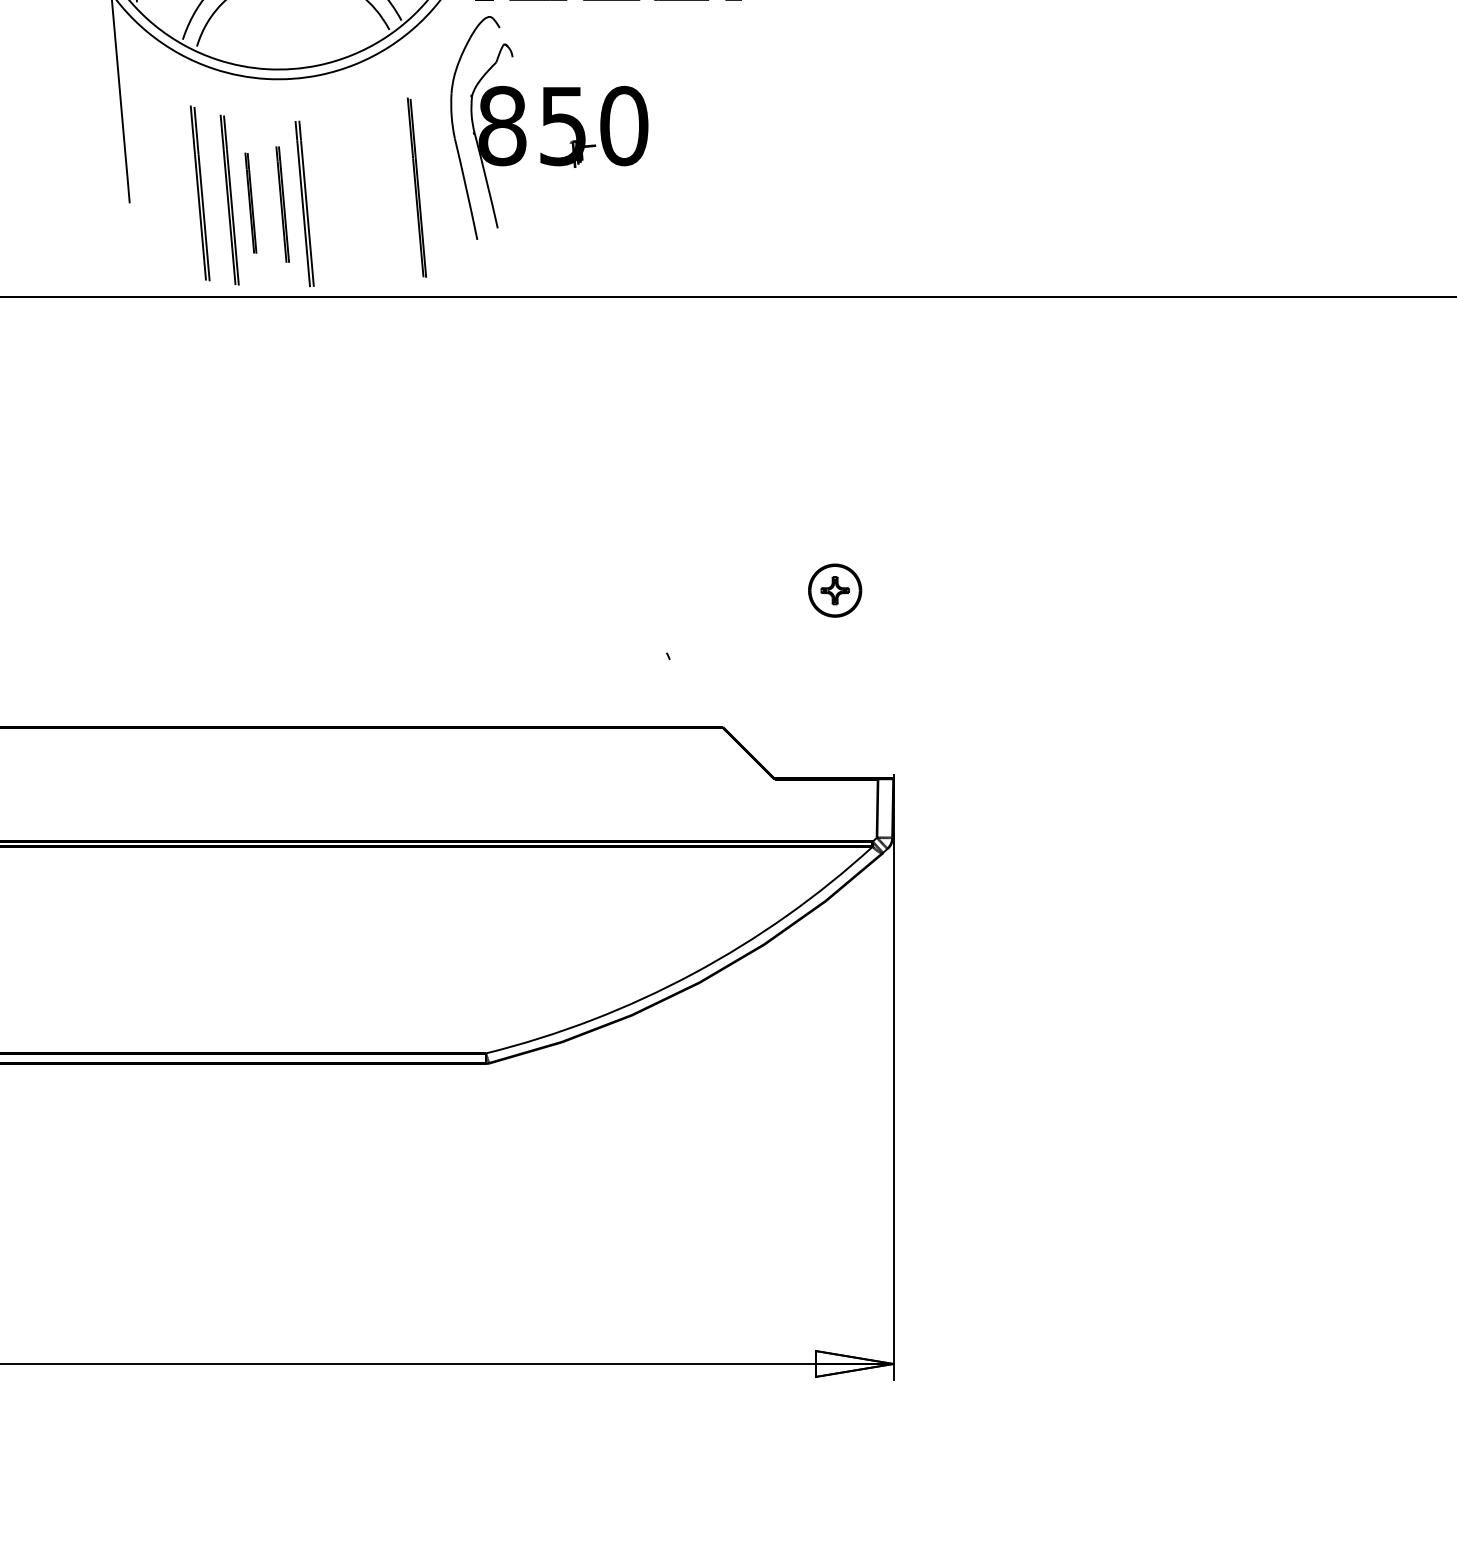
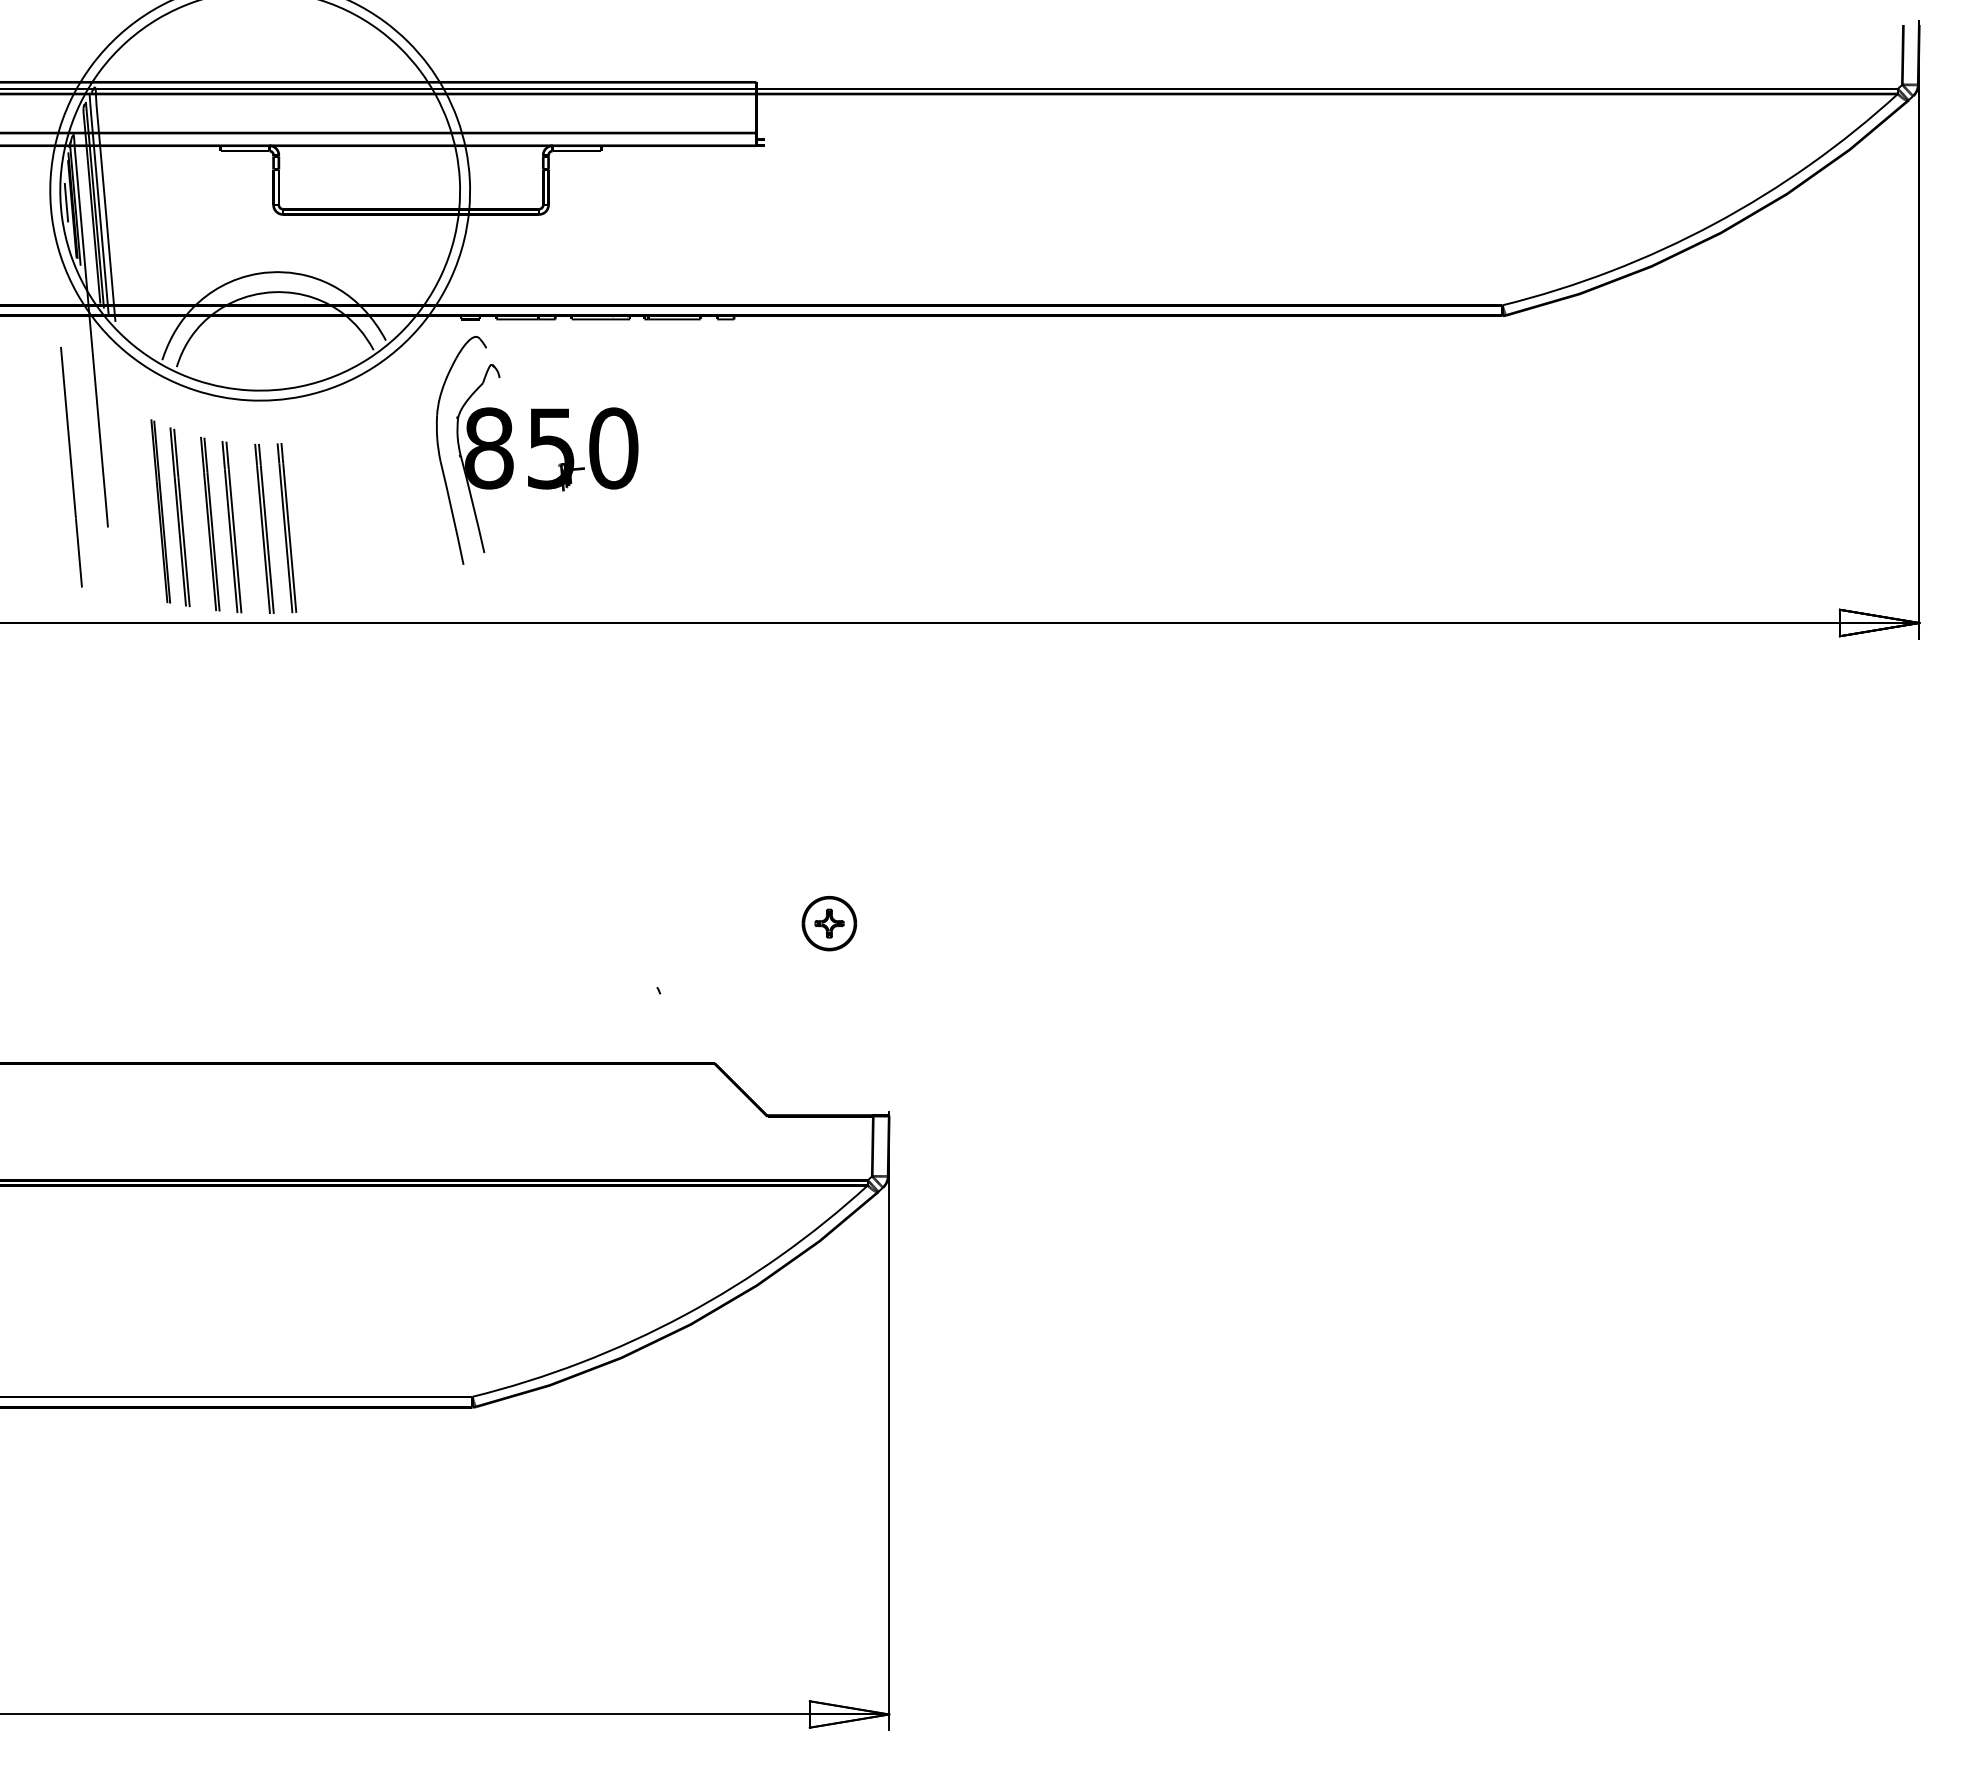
line: (94, 144) -> (71, 467), added
part: (416, 187) -> (160, 511), moved
part: (250, 203) -> (231, 527), size x1.67
part: (282, 204) -> (264, 528), size x1.43

